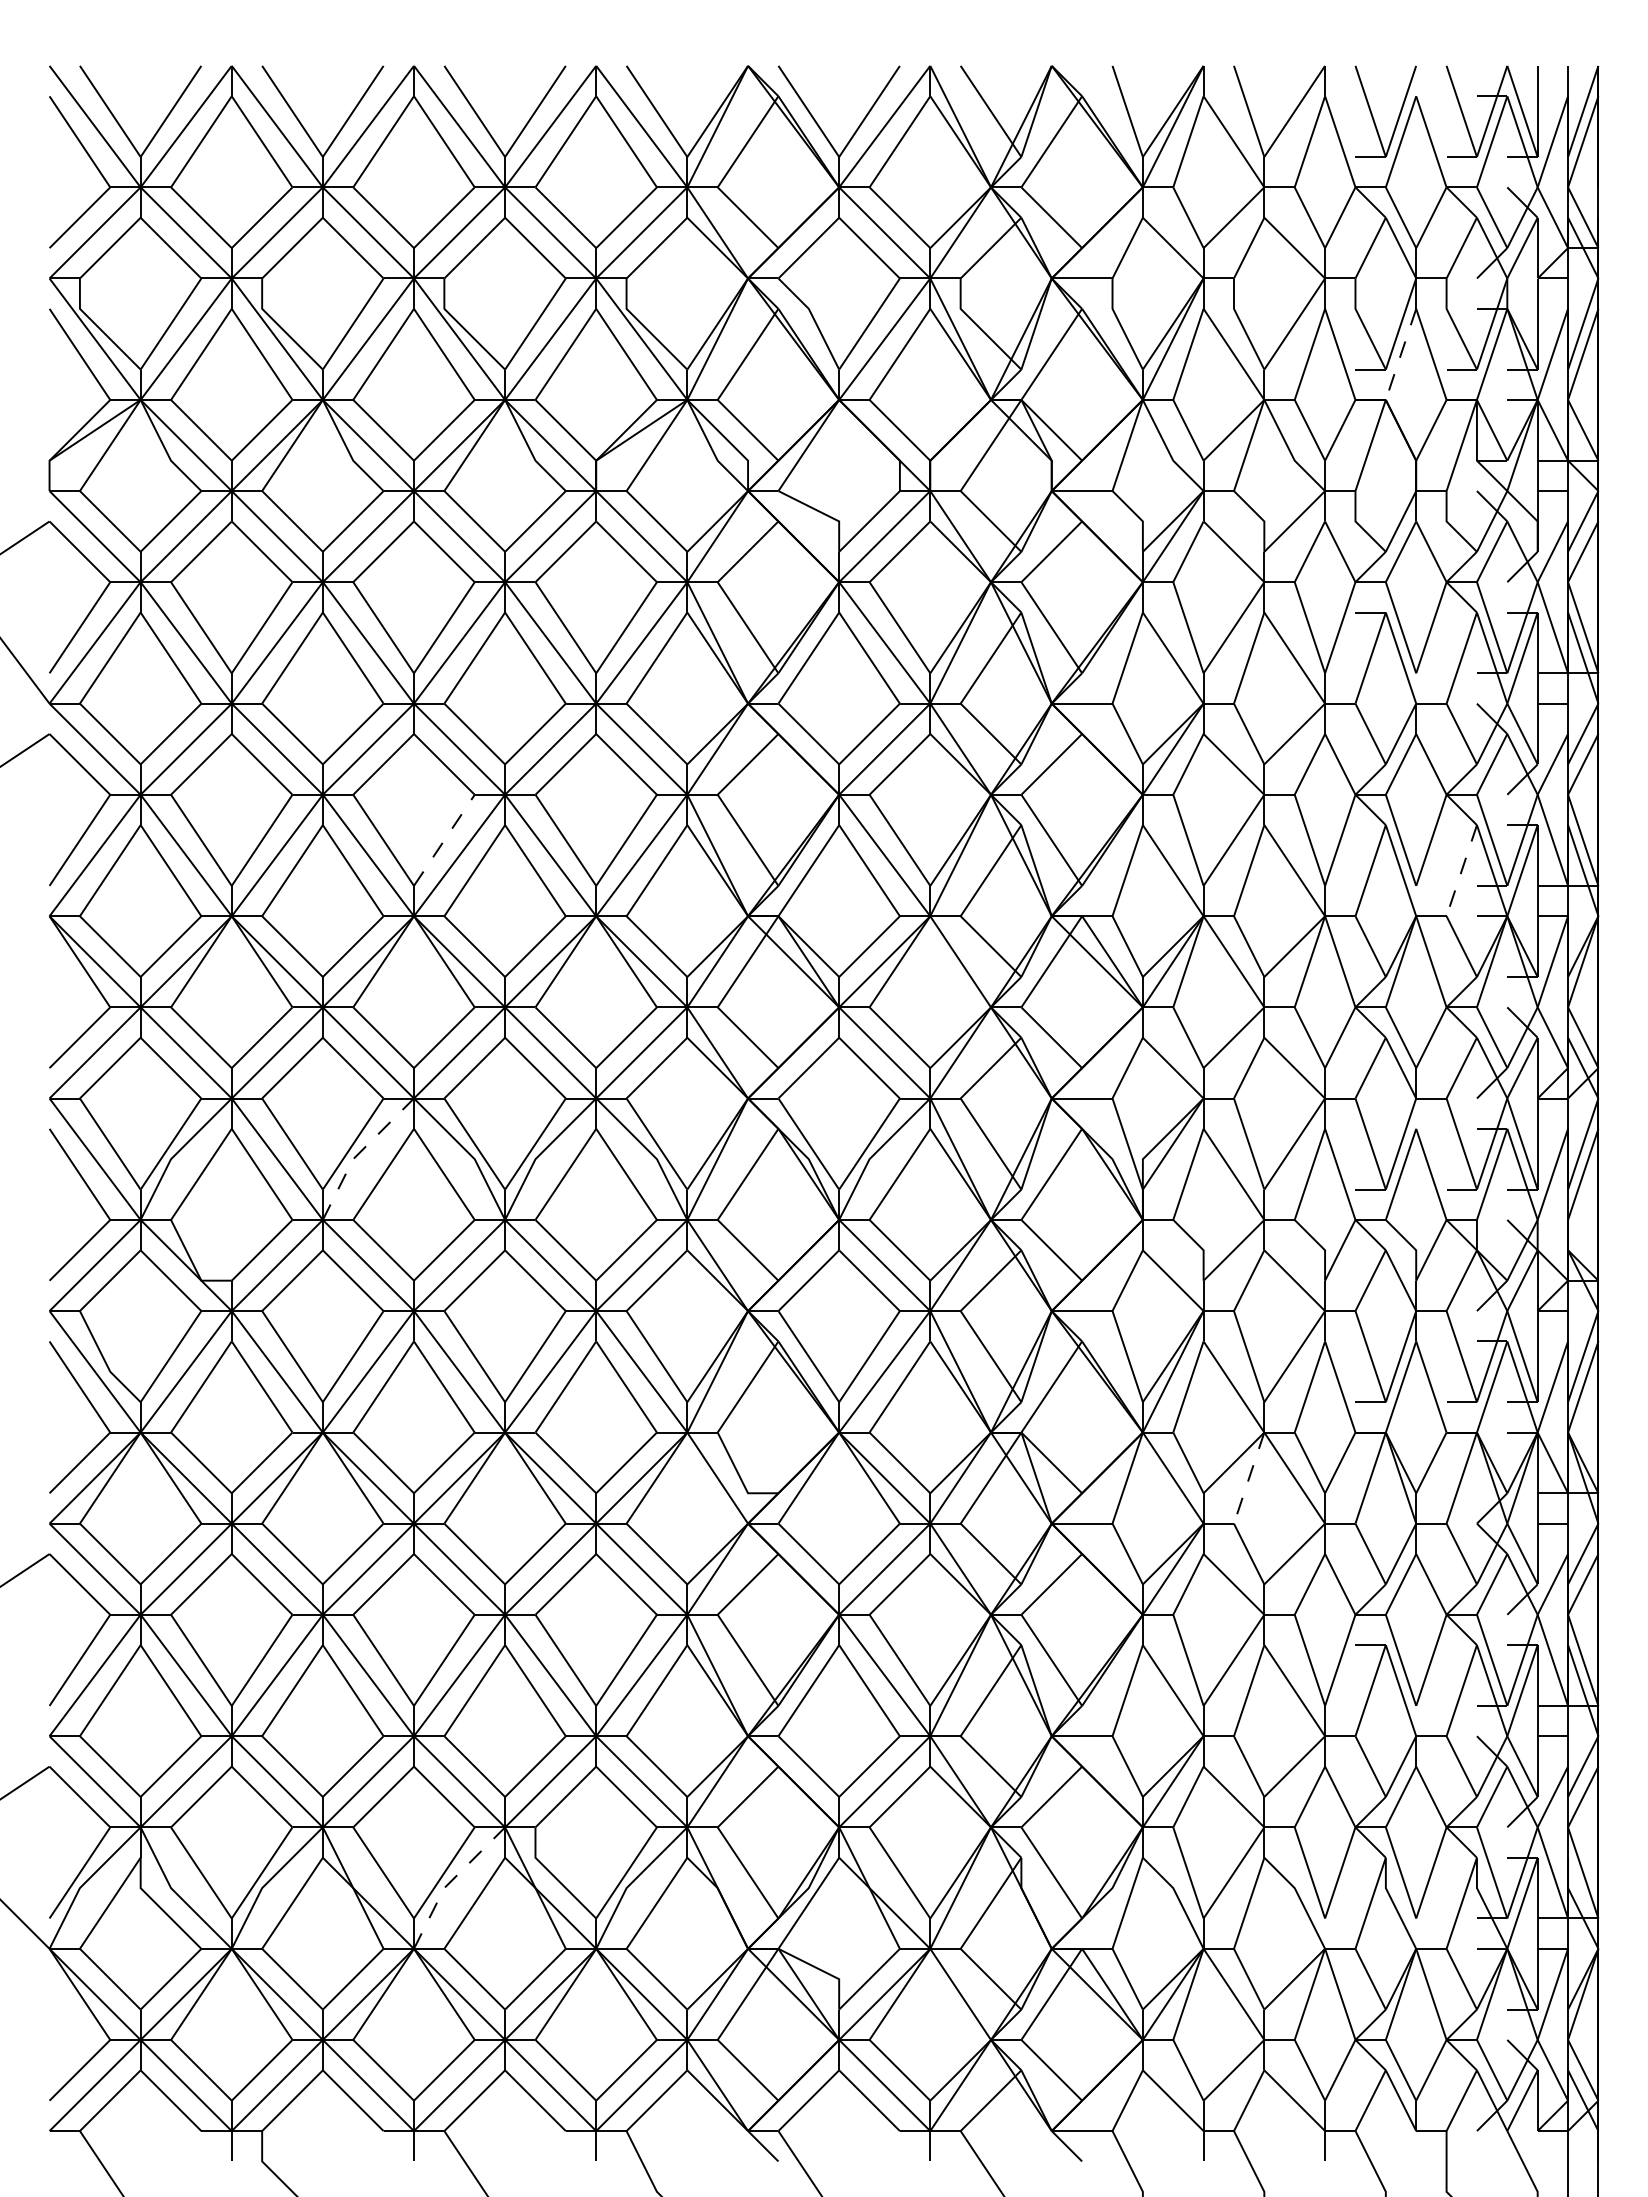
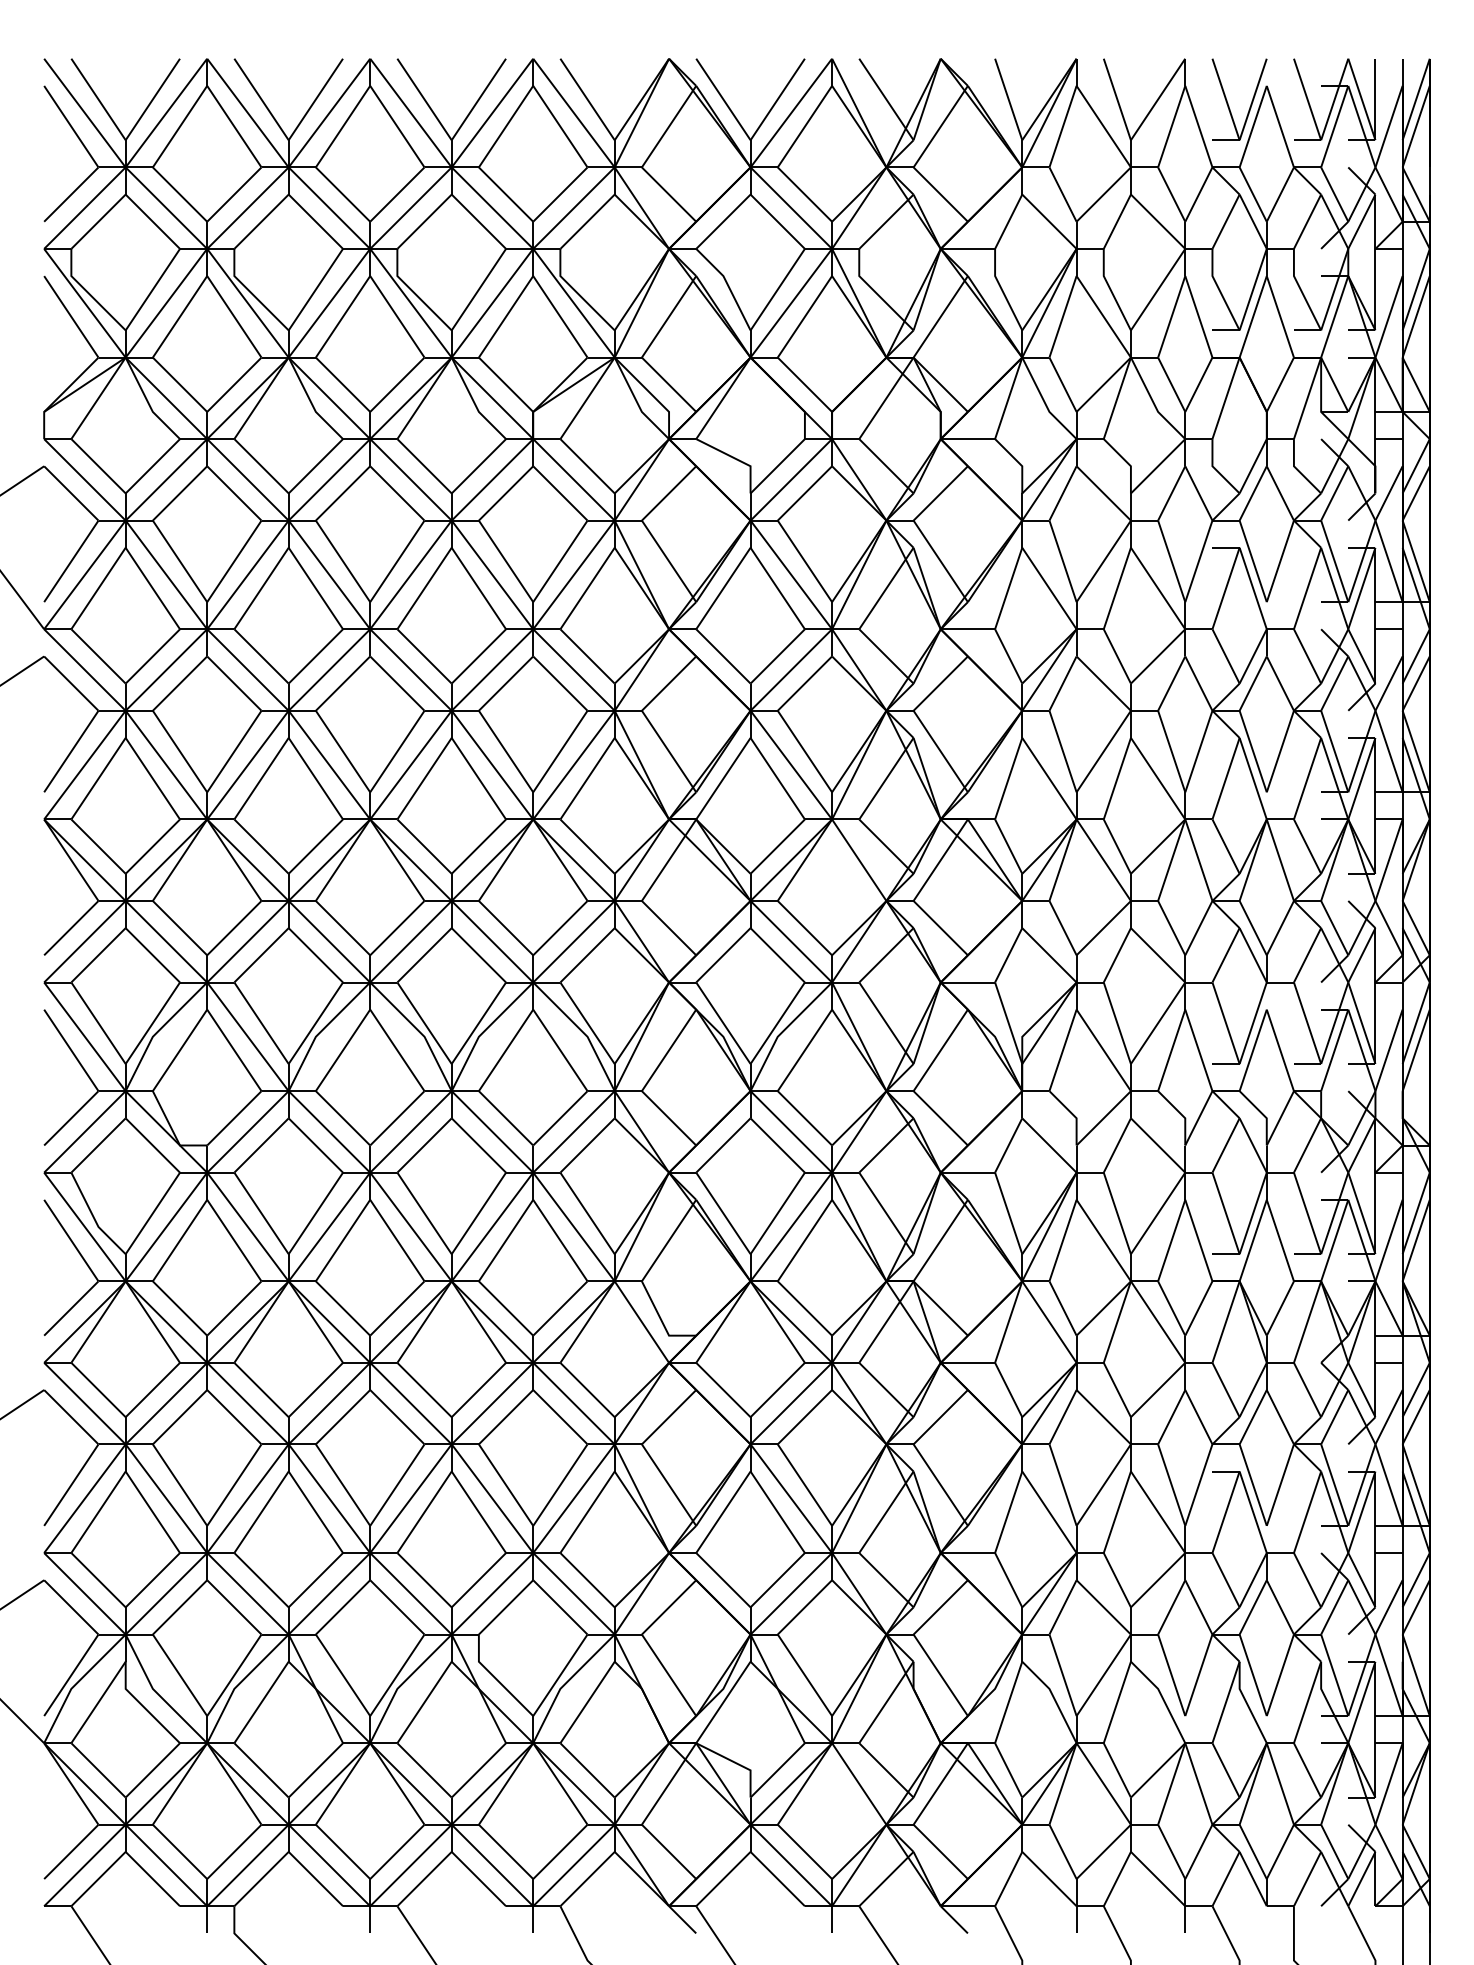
line: (1400, 354) -> (1252, 316), dashed -> solid
line: (444, 840) -> (397, 751), dashed -> solid
line: (1461, 870) -> (1307, 778), dashed -> solid
line: (359, 1152) -> (321, 1030), dashed -> solid
line: (1249, 1478) -> (1117, 1322), dashed -> solid
line: (450, 1881) -> (402, 1682), dashed -> solid

